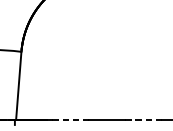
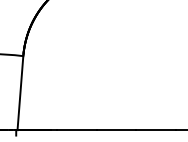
line: (70, 120) -> (76, 130), dashed -> solid
line: (143, 120) -> (155, 130), dashed -> solid

